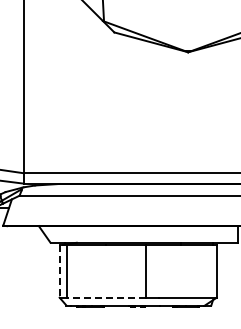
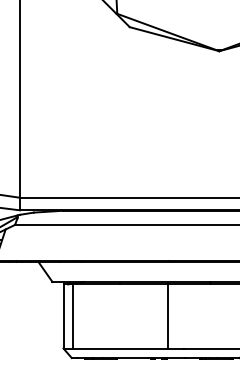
line: (59, 271) -> (63, 316), dashed -> solid
line: (105, 297) -> (119, 348), dashed -> solid

